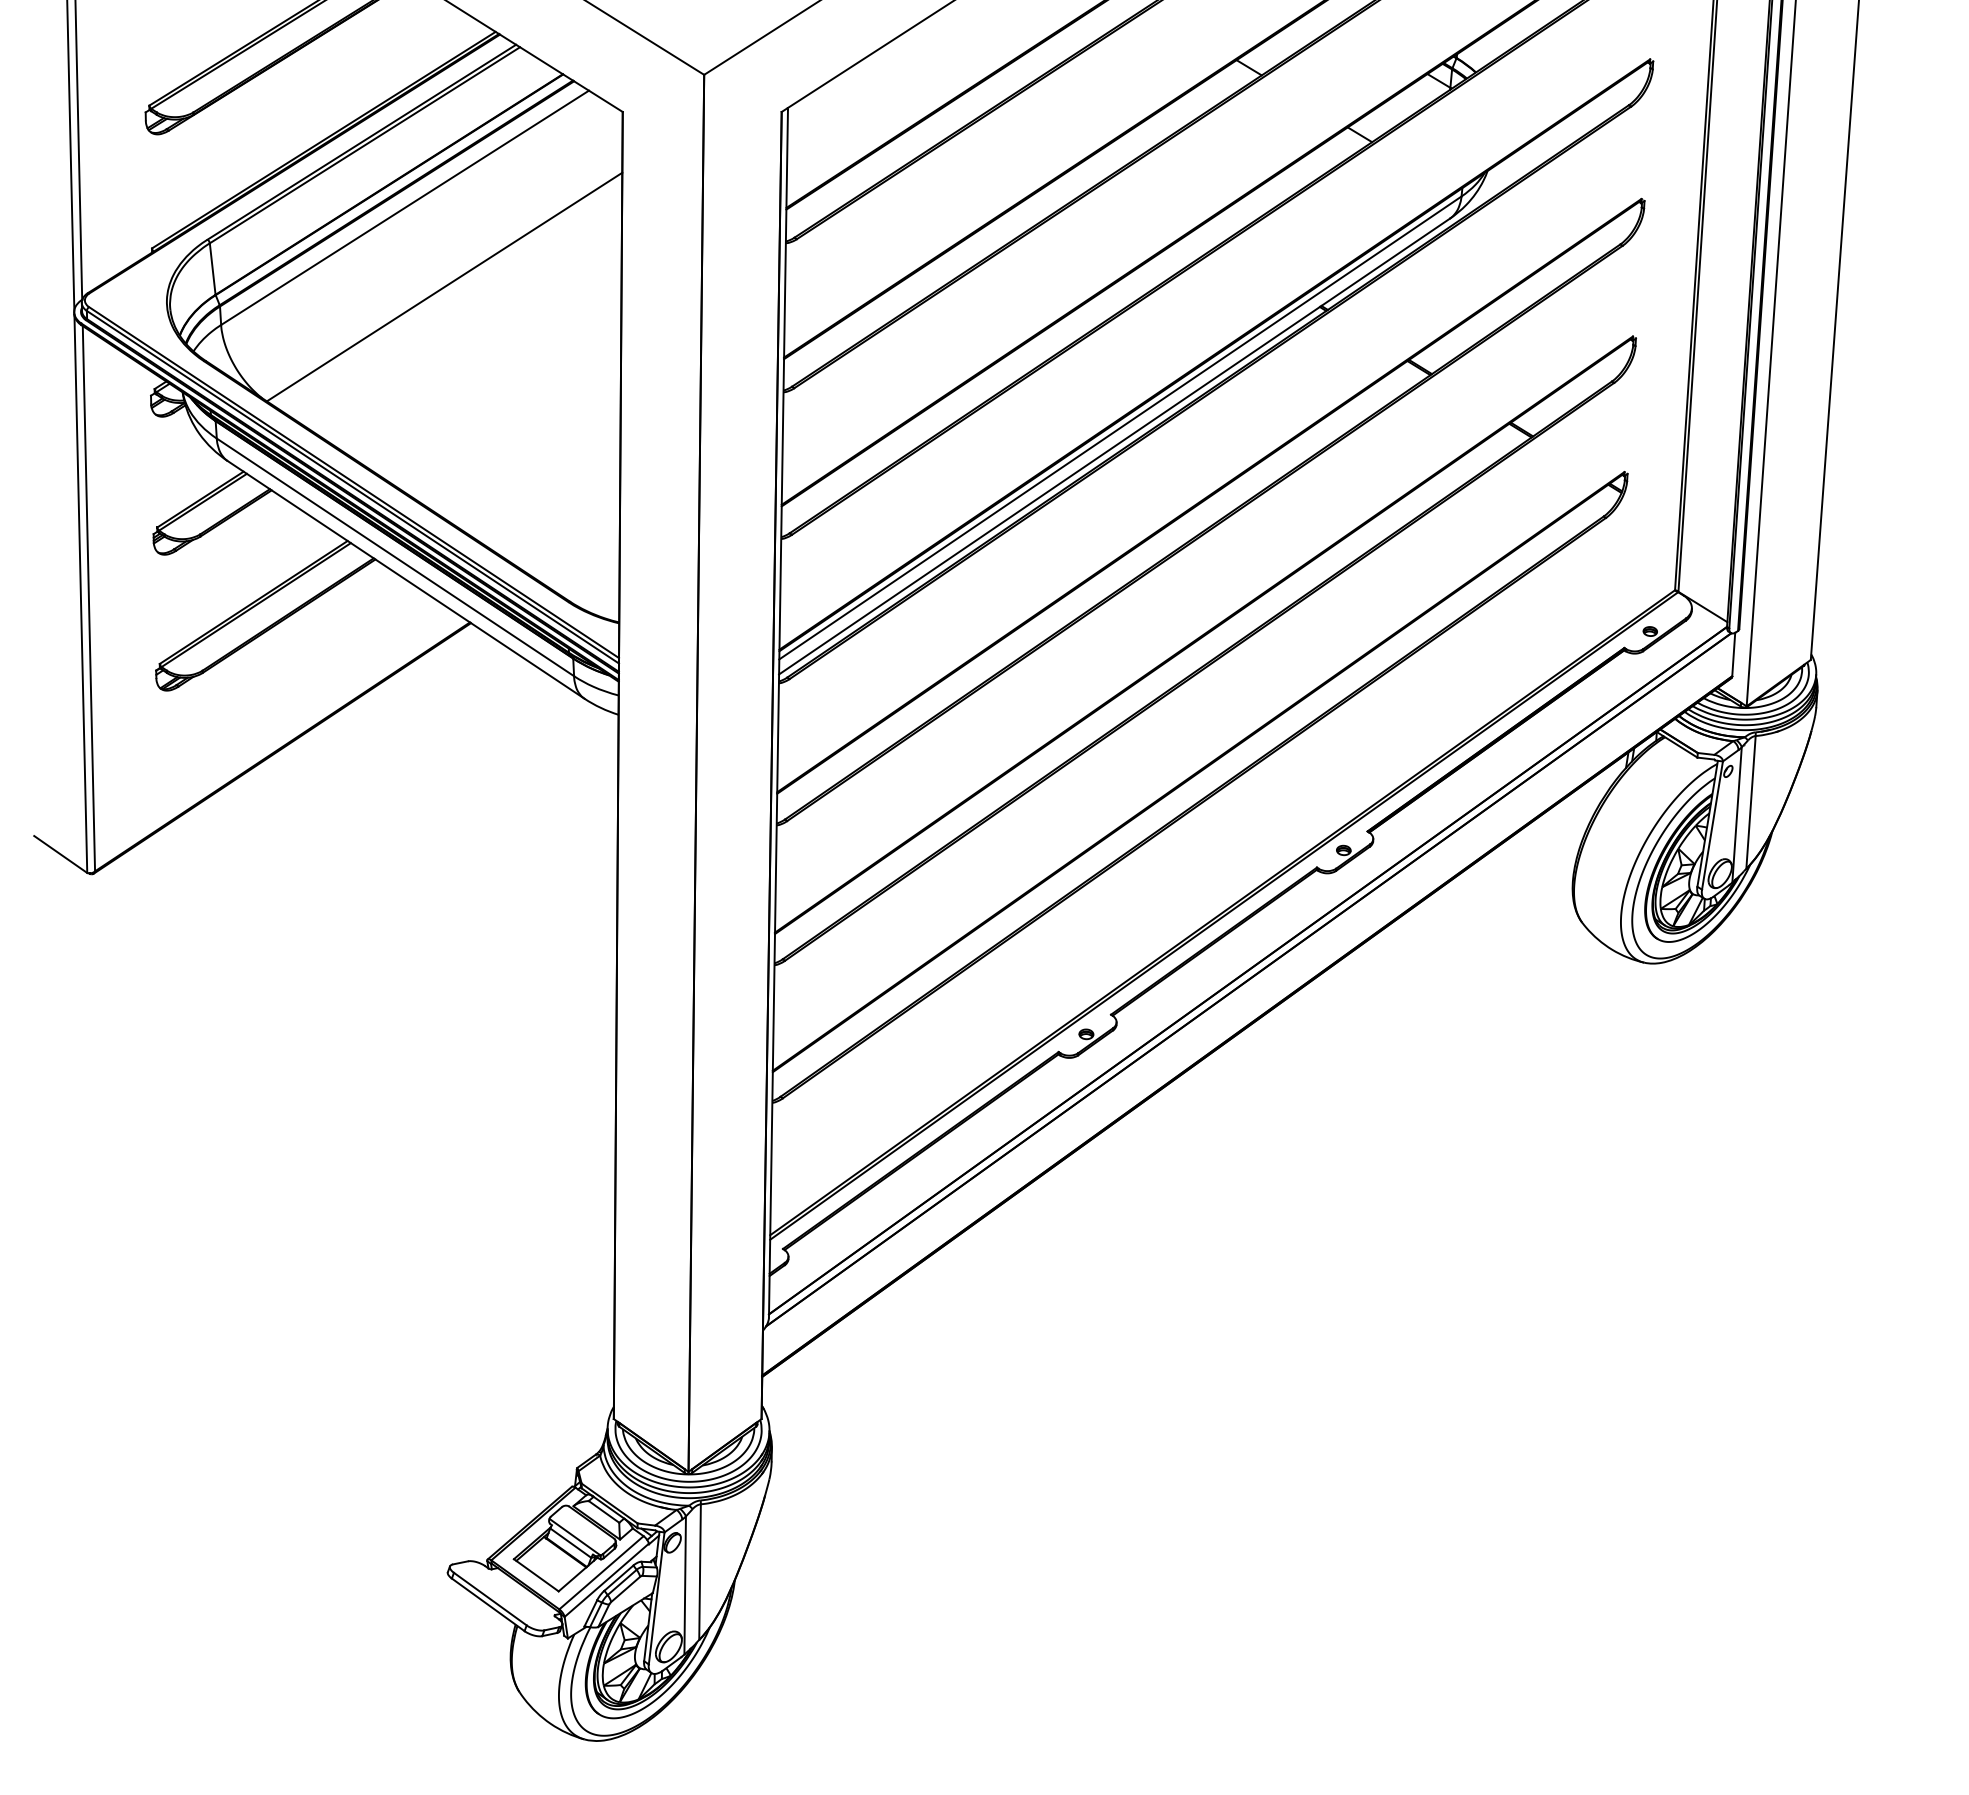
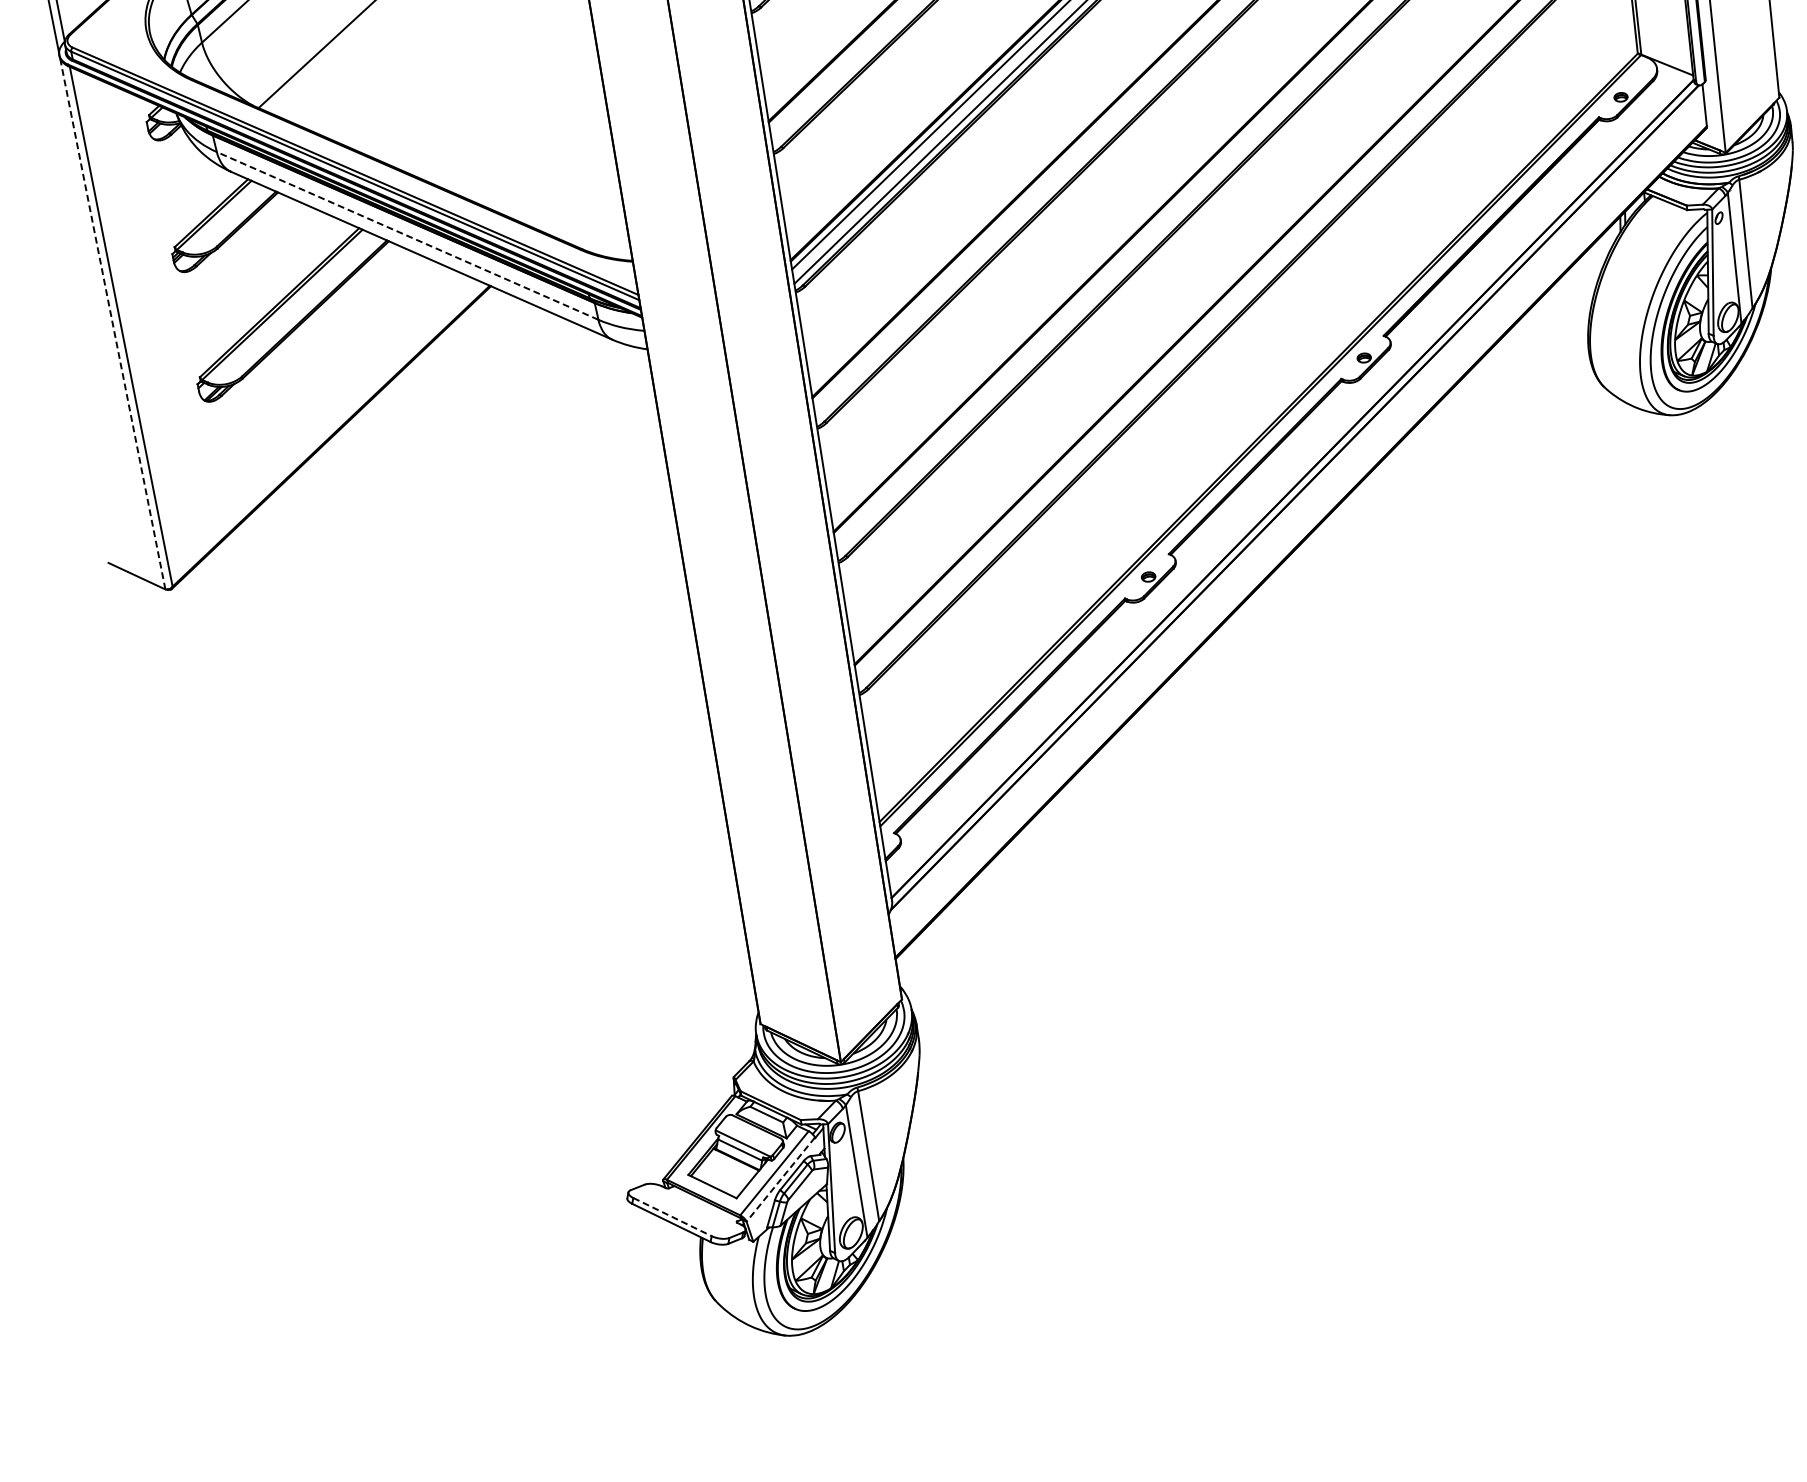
line: (395, 557) -> (407, 236), solid -> dashed
line: (80, 594) -> (112, 324), solid -> dashed
line: (606, 1580) -> (780, 1179), solid -> dashed
line: (490, 1599) -> (672, 1217), solid -> dashed

